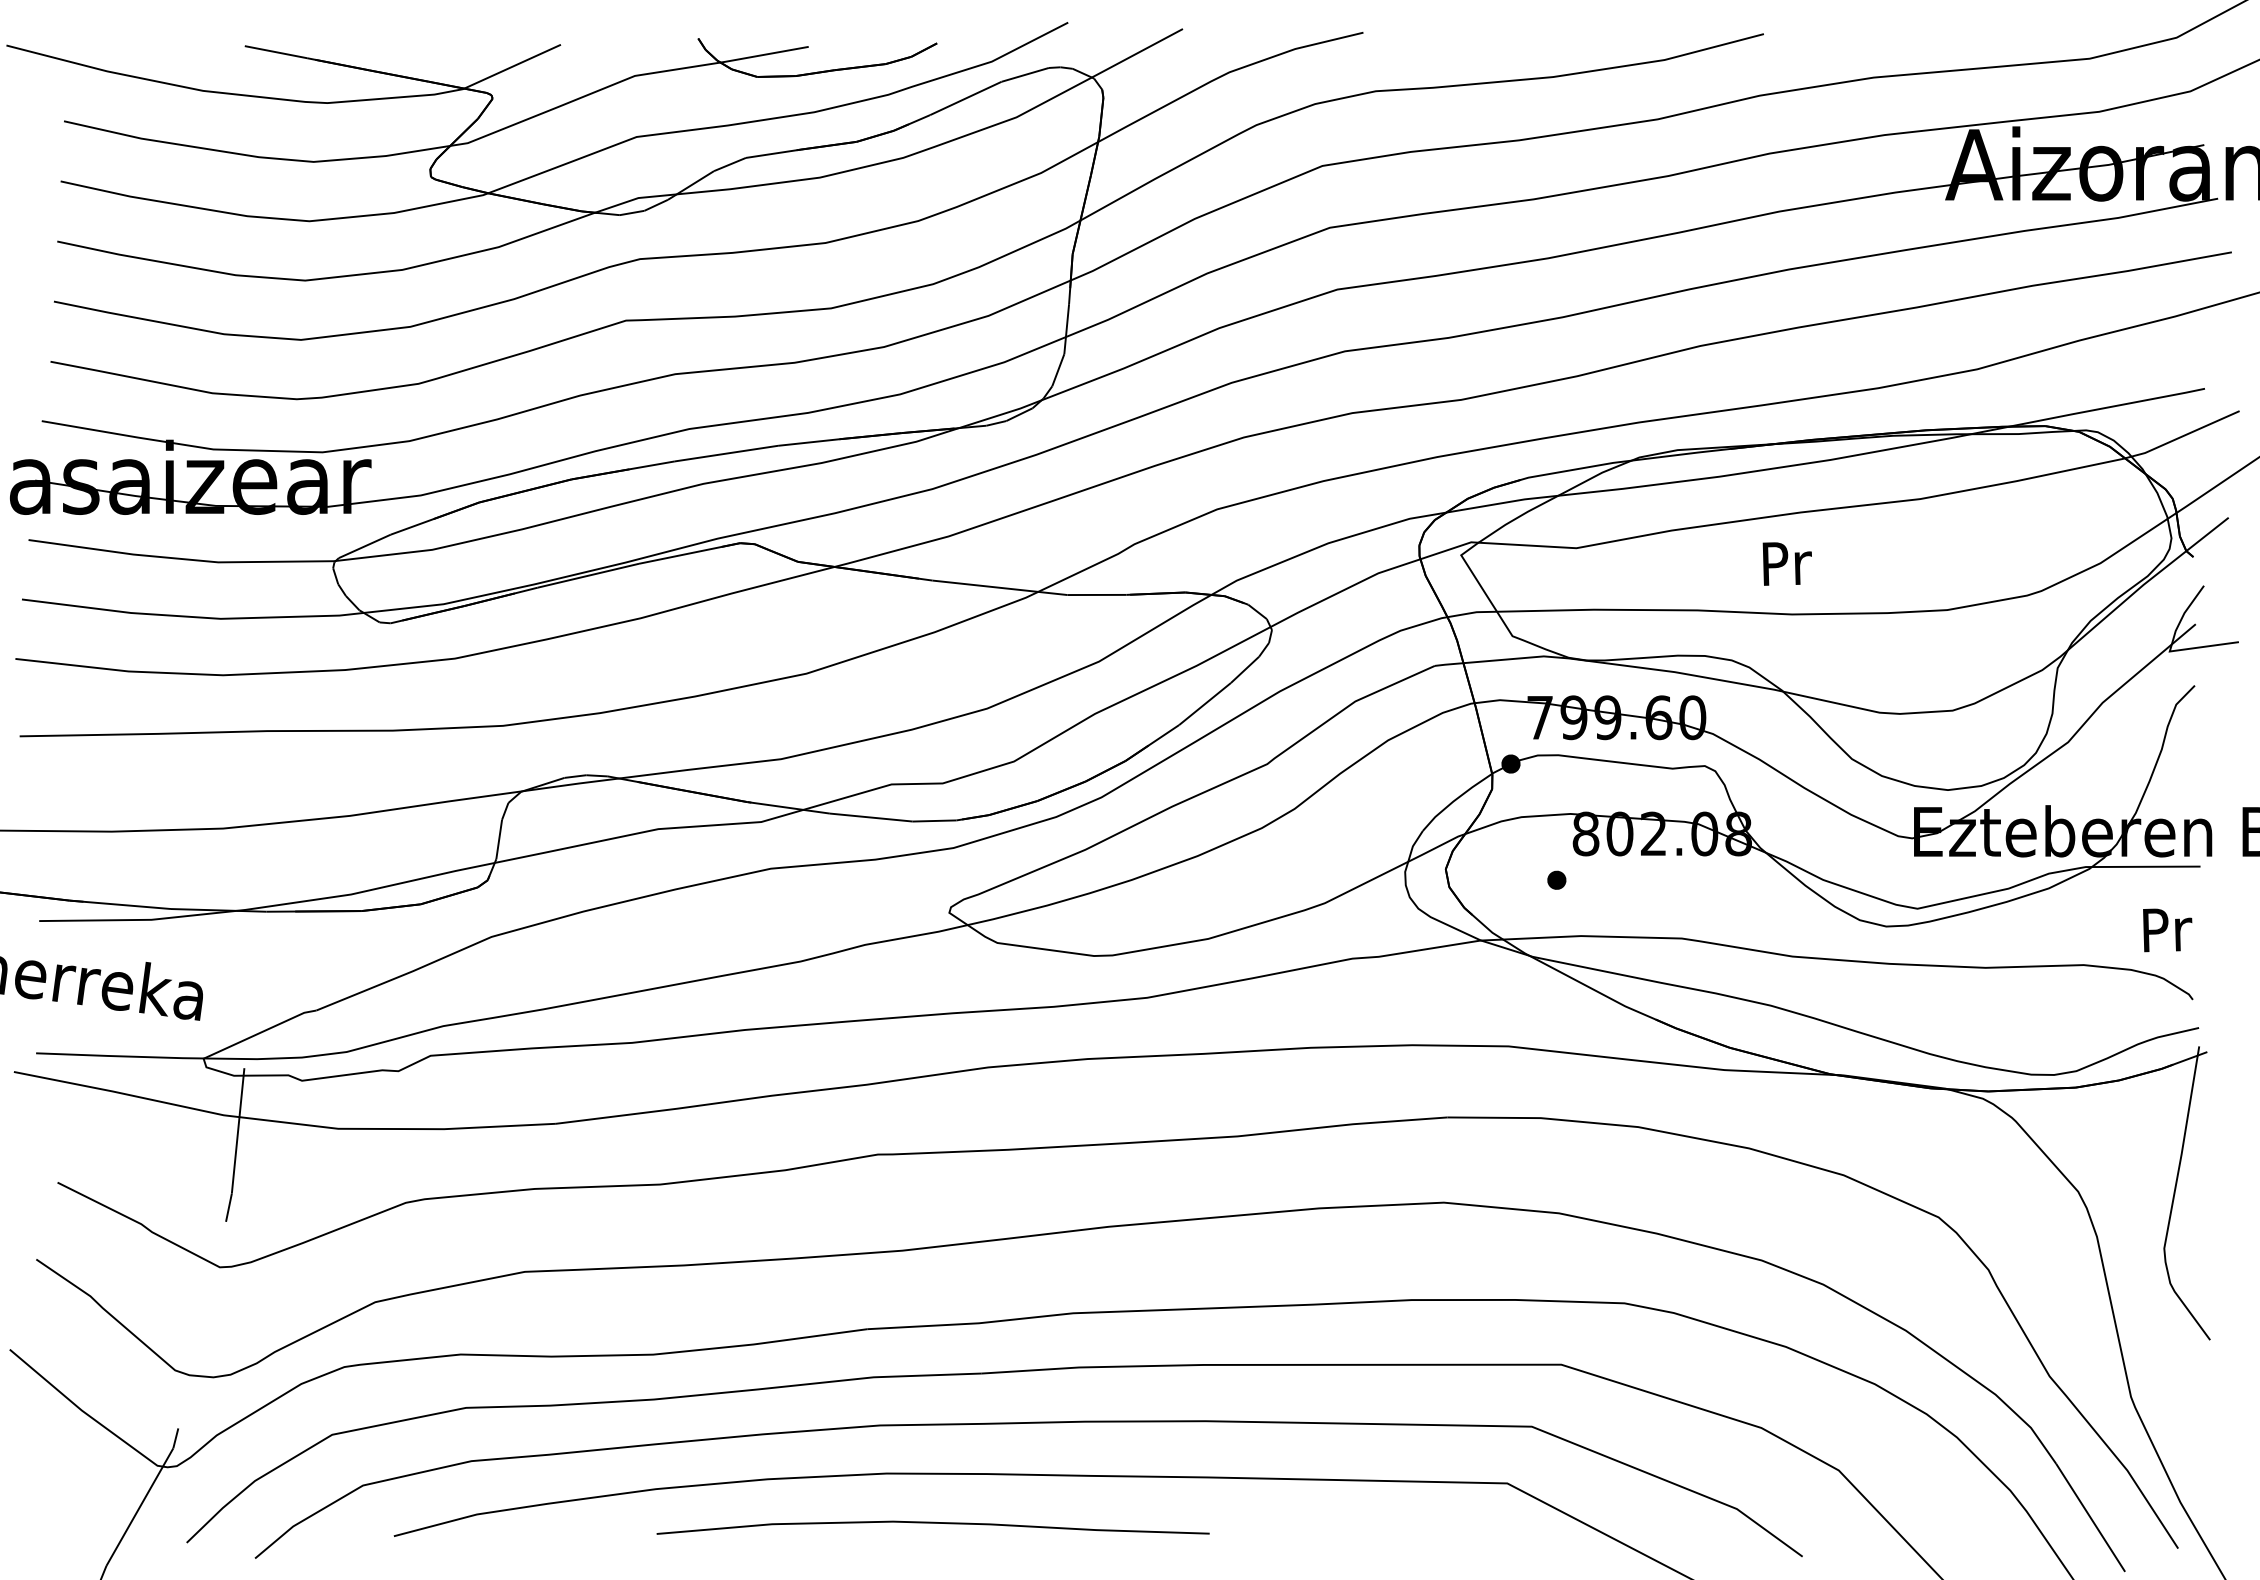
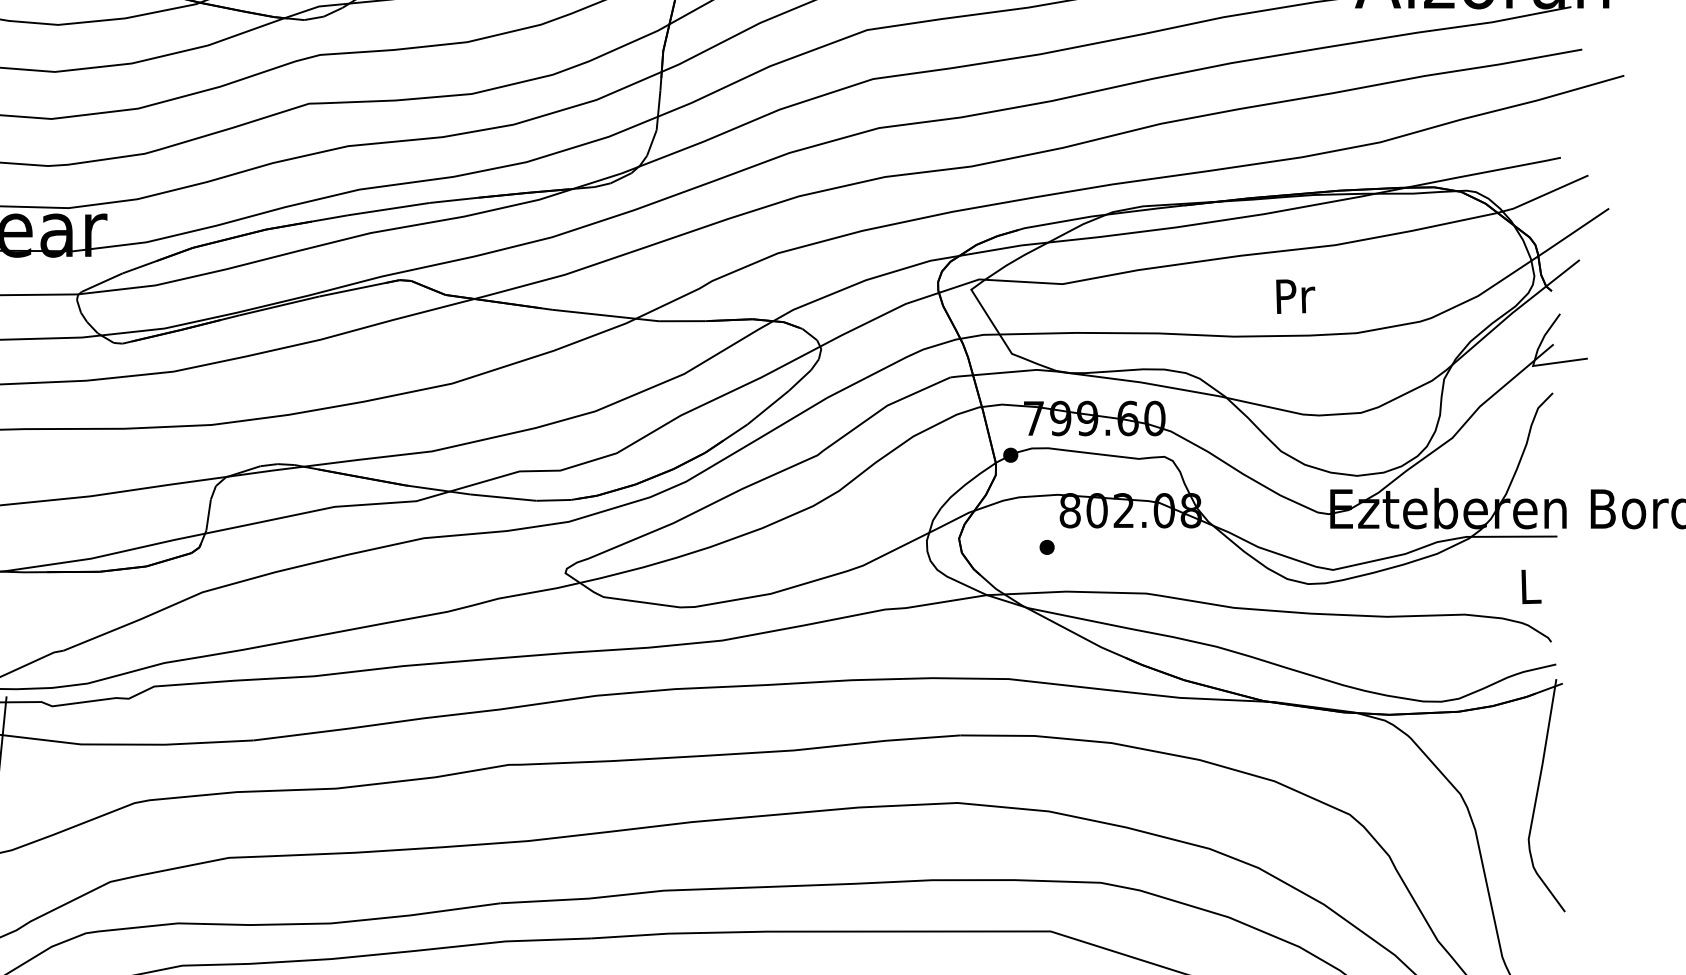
text: (1786, 563) -> (1294, 296), moved
text: (2167, 930) -> (1531, 587), Pr -> L

